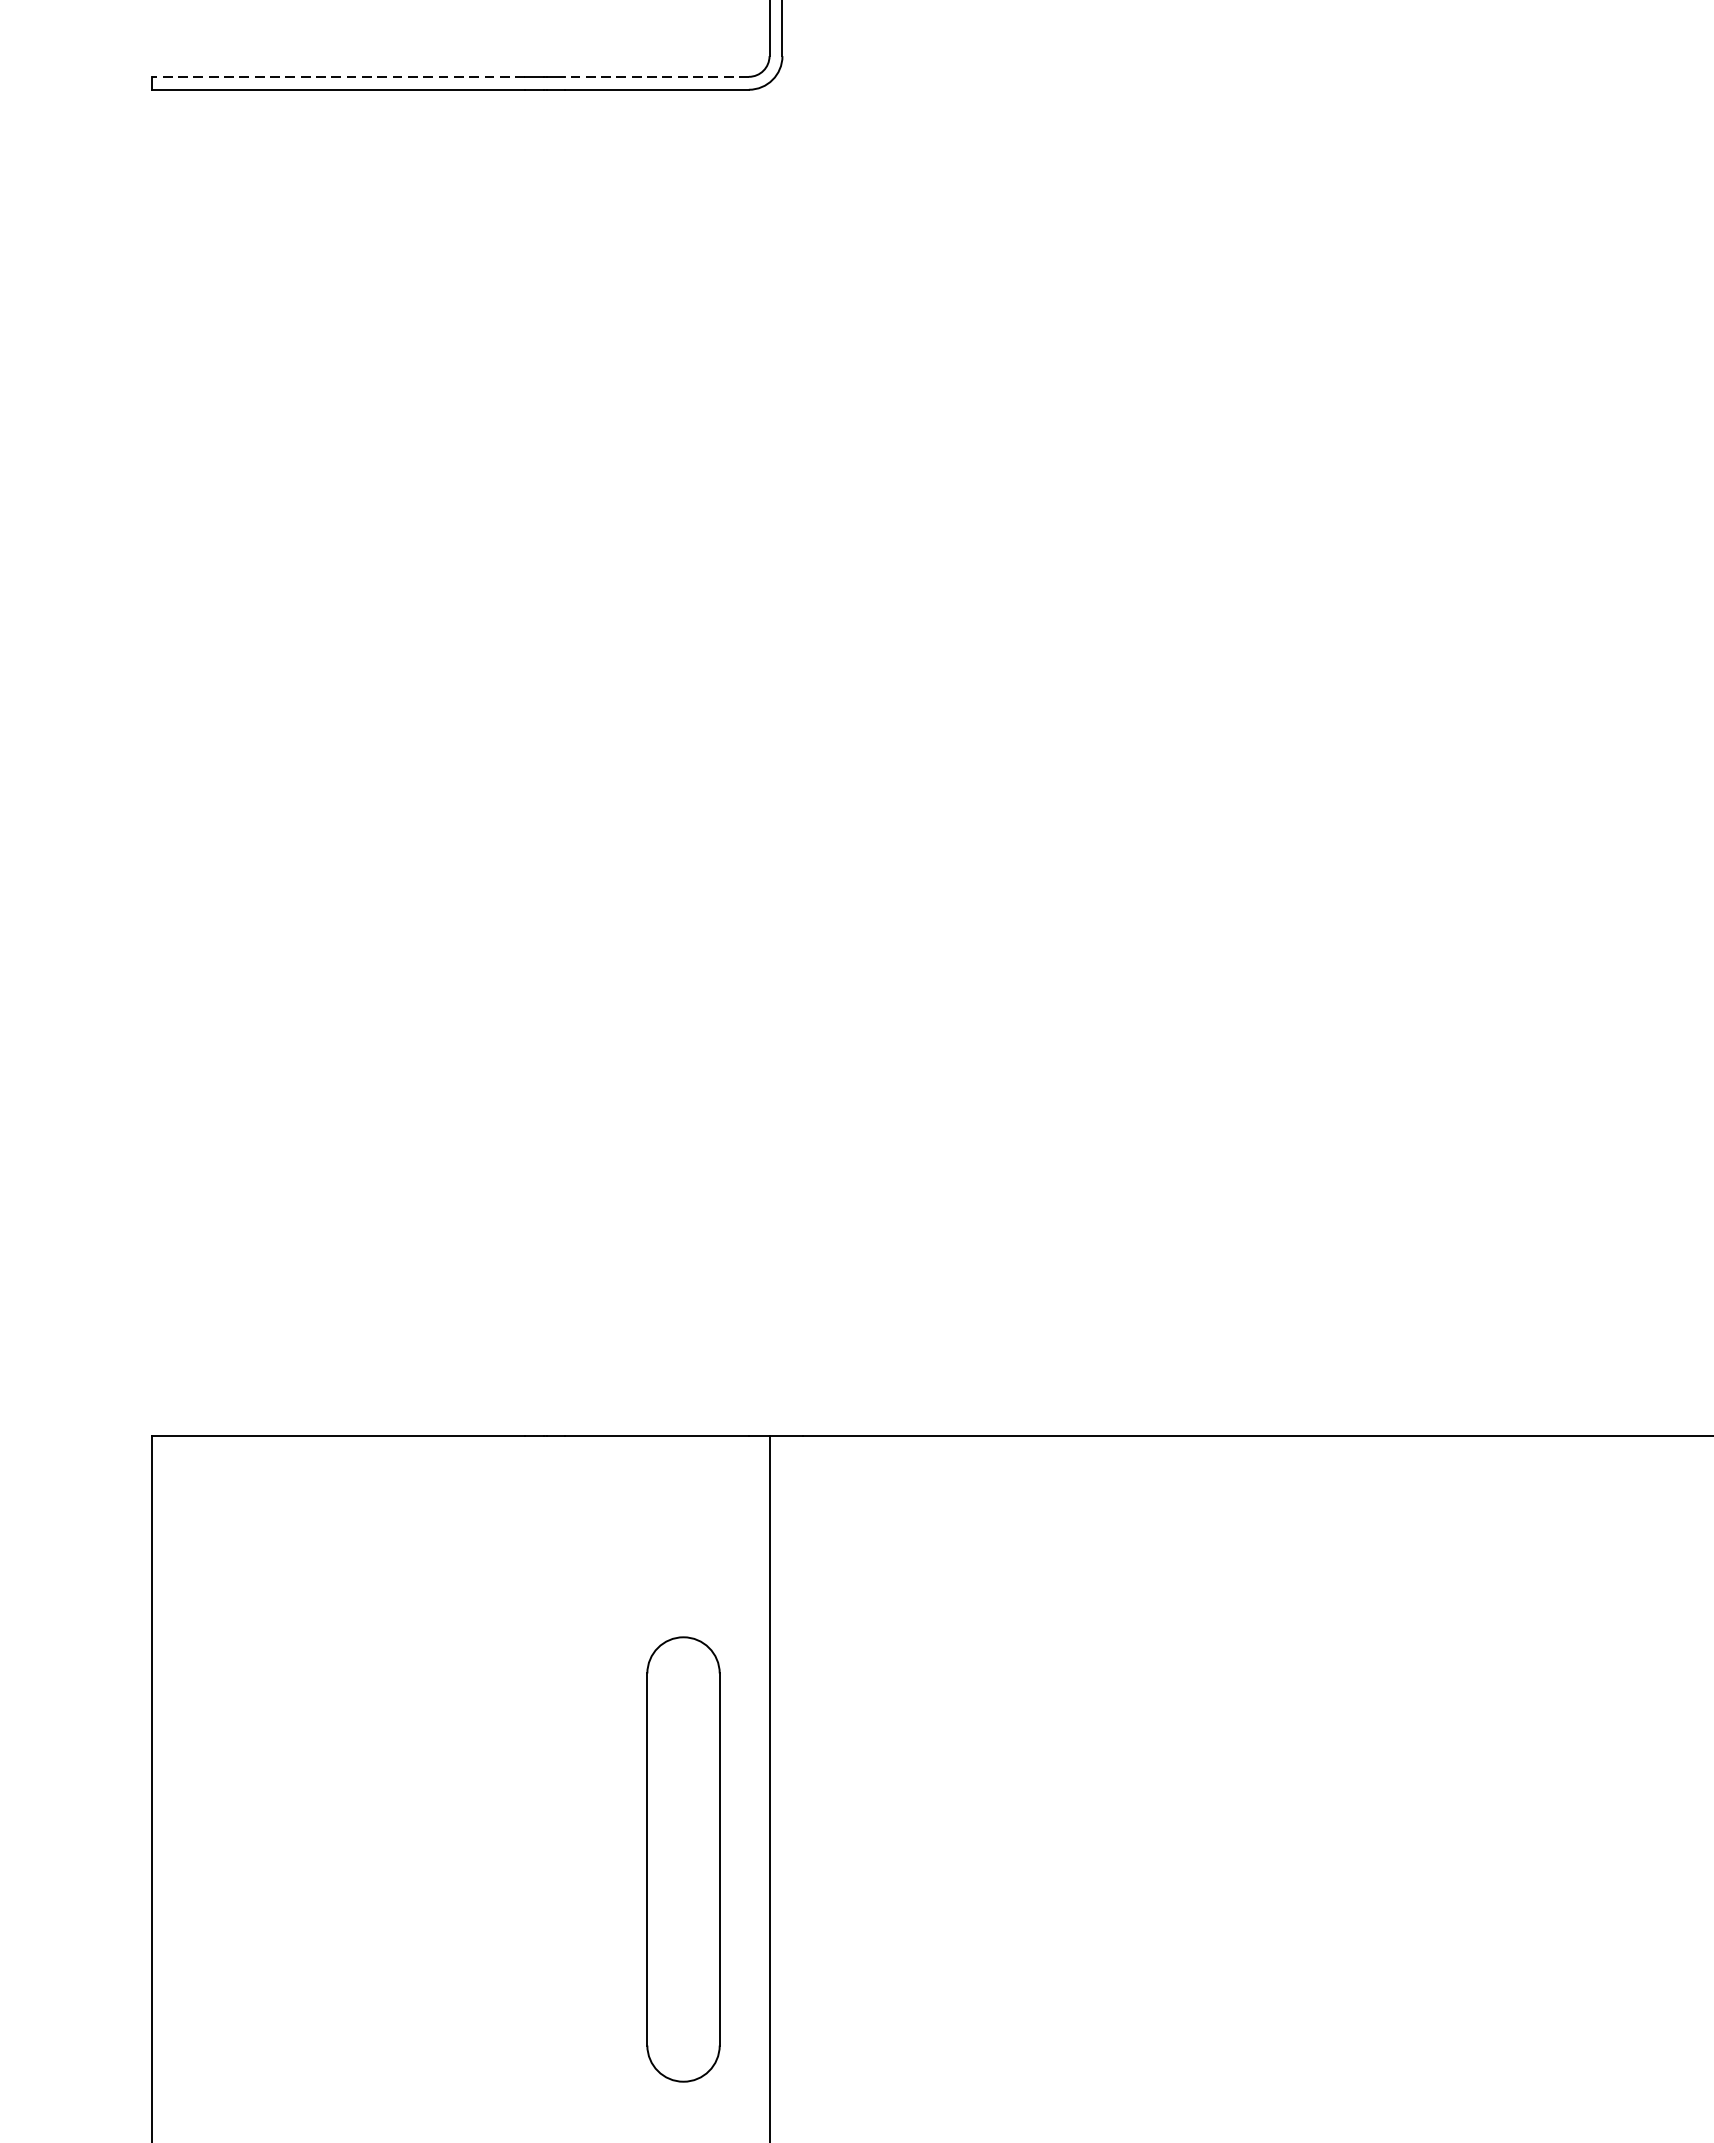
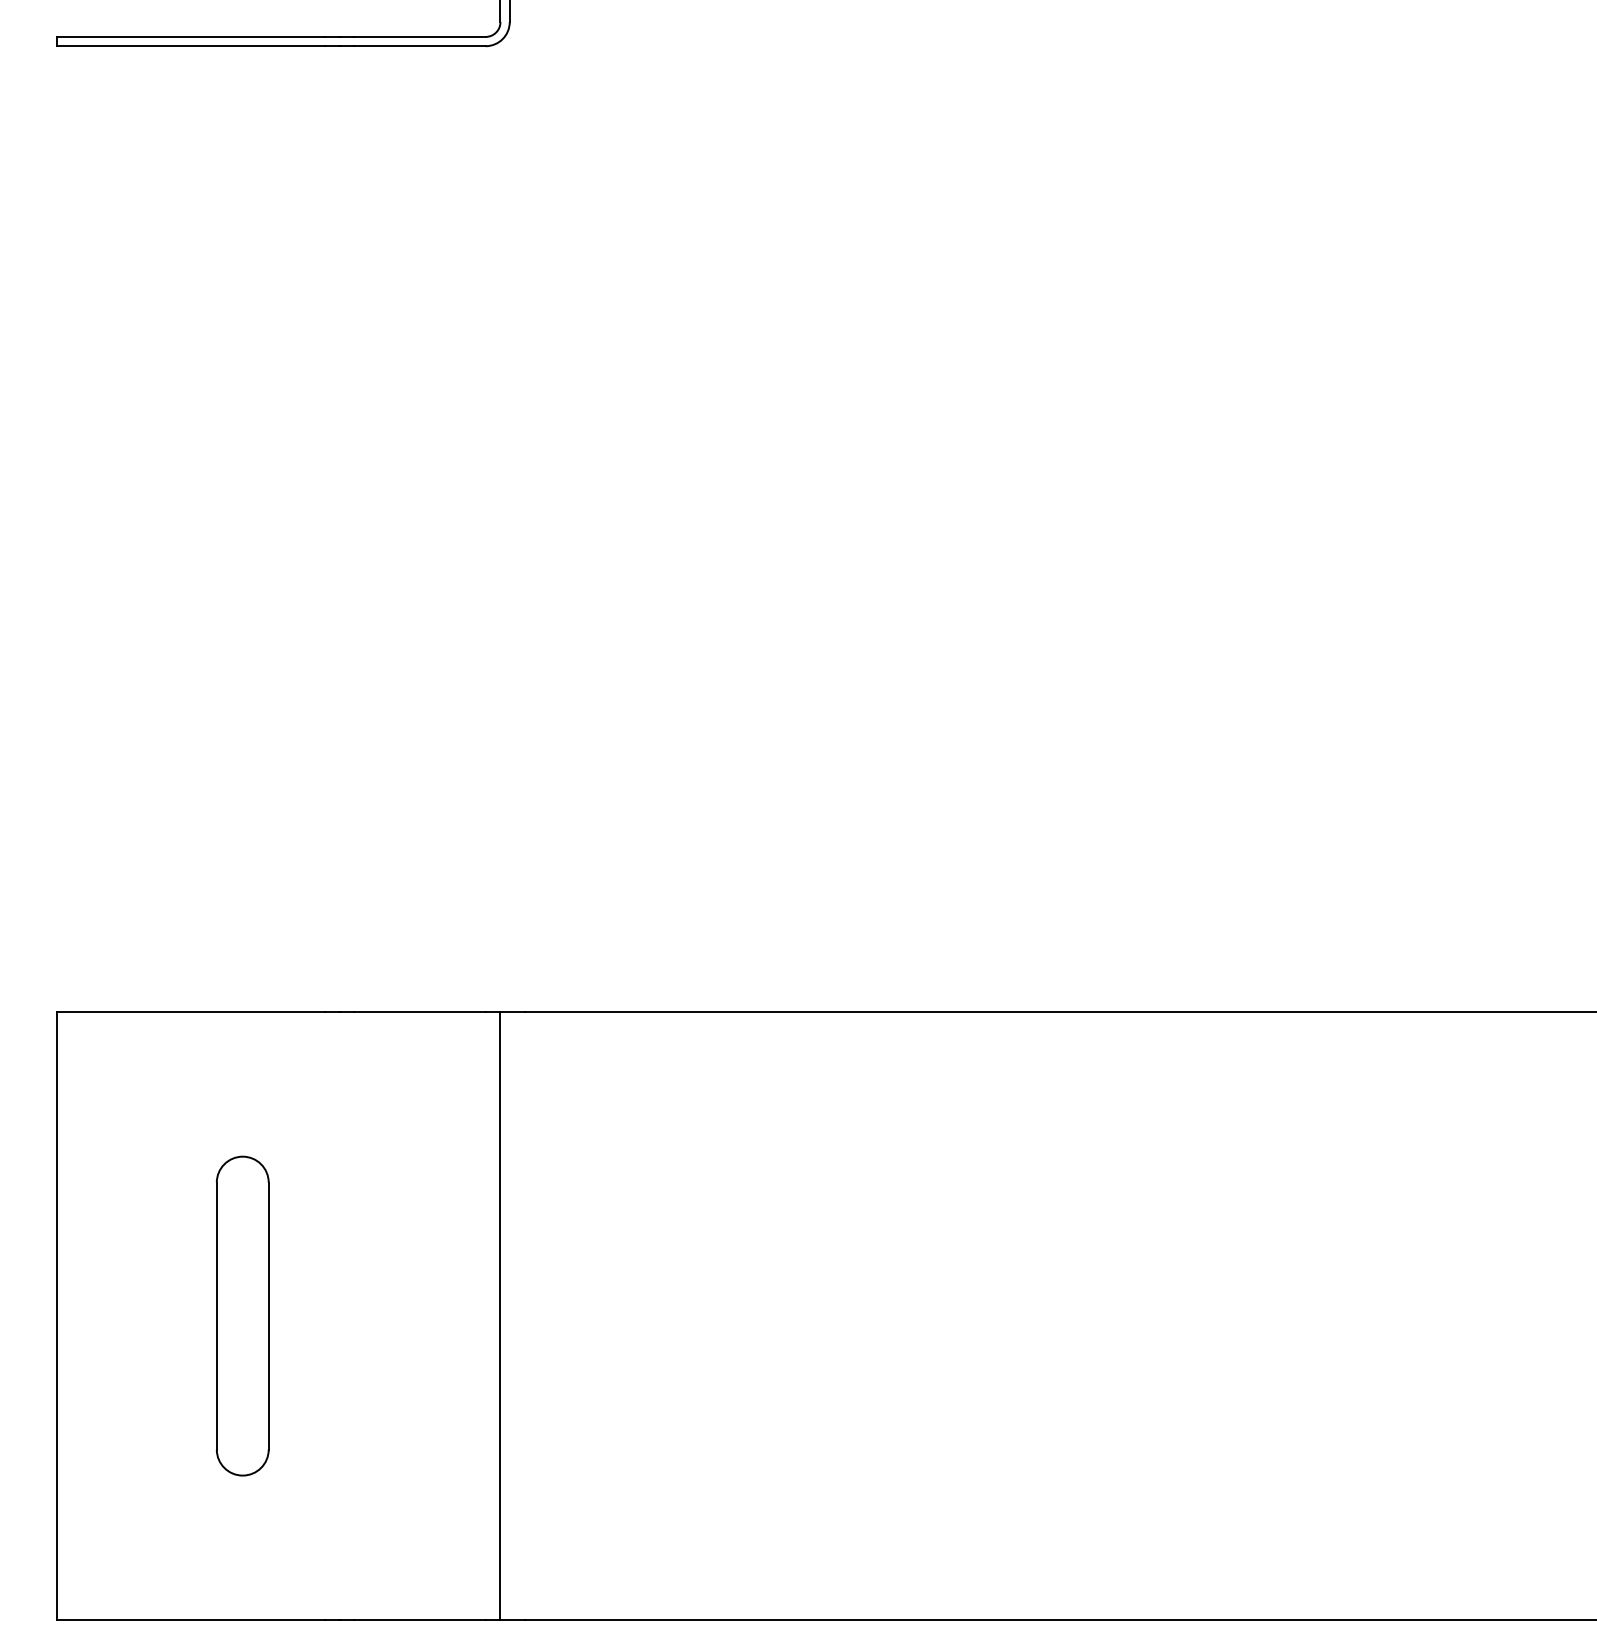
line: (338, 76) -> (191, 36), dashed -> solid
line: (656, 76) -> (419, 36), dashed -> solid
part: (683, 1858) -> (242, 1315), moved

